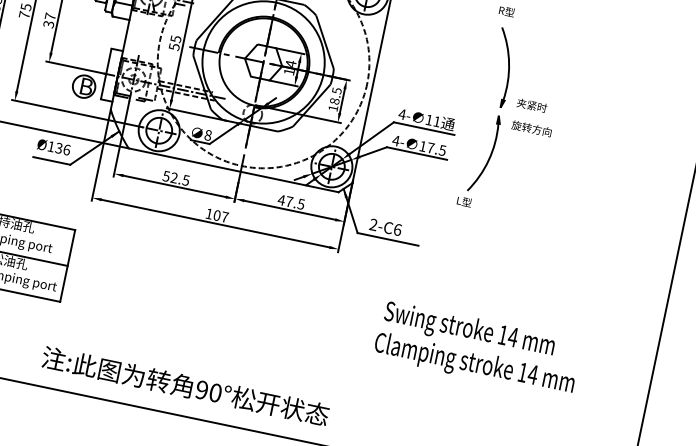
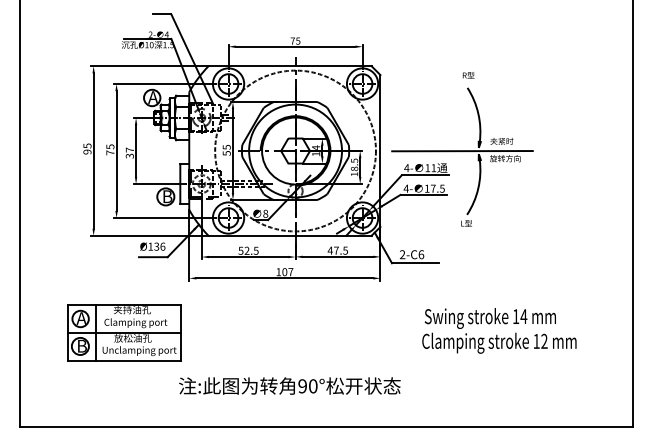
line: (478, 107) -> (462, 151), added
text: (533, 373) -> (544, 340), 14 -> 12
text: (185, 385) -> (289, 385), moved

